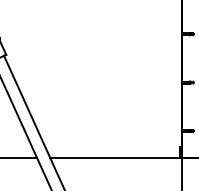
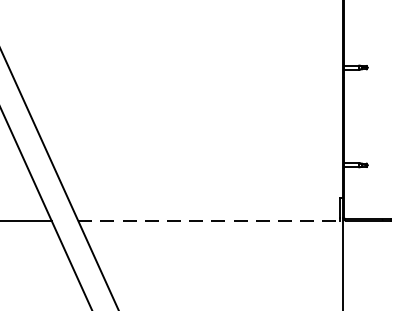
line: (115, 158) -> (209, 220), solid -> dashed

